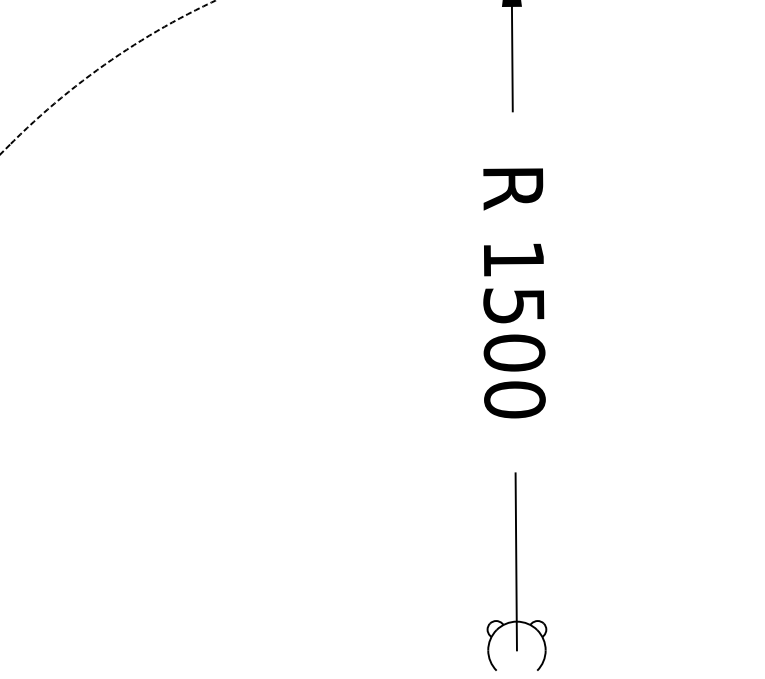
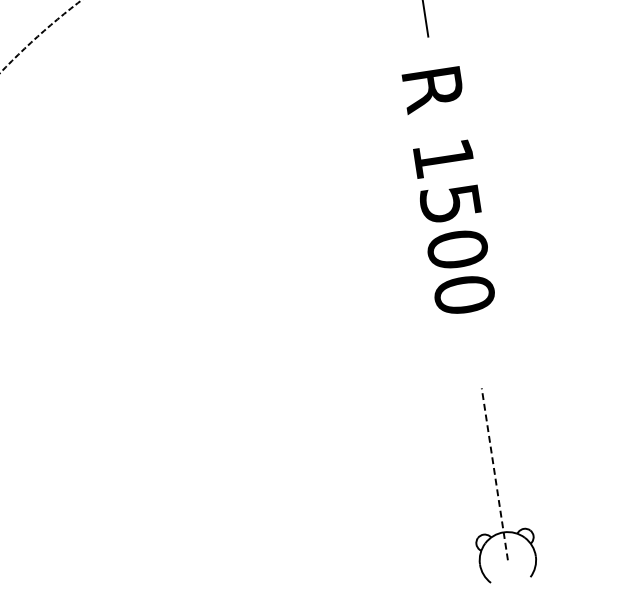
text: (514, 293) -> (449, 191), moved
line: (516, 561) -> (495, 473), solid -> dashed

